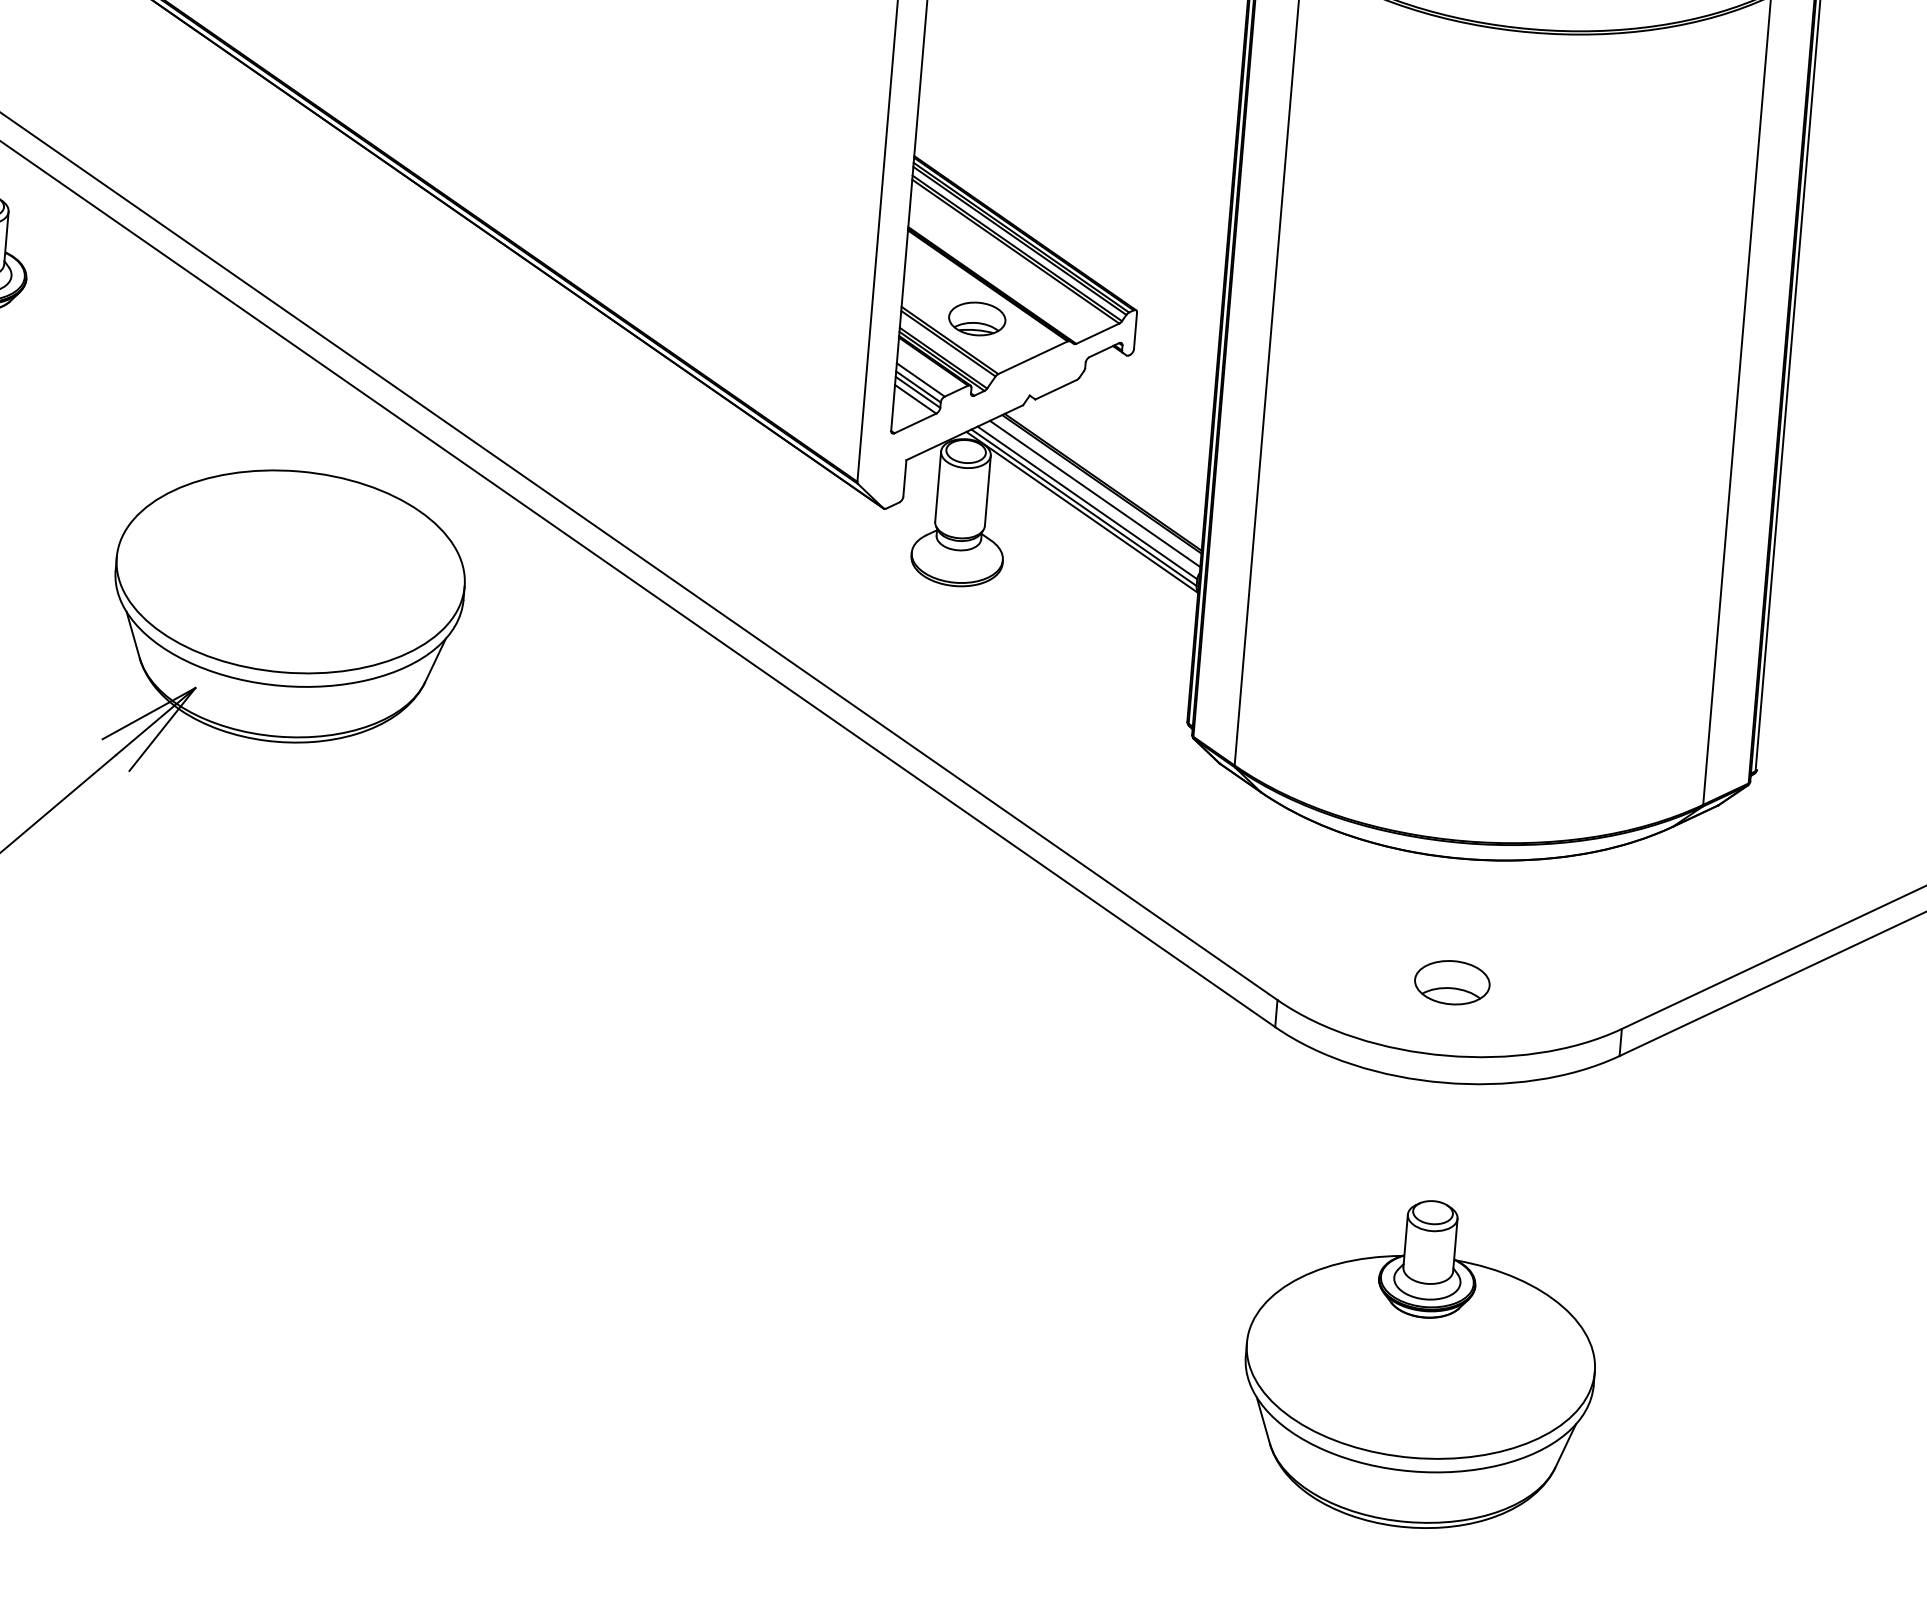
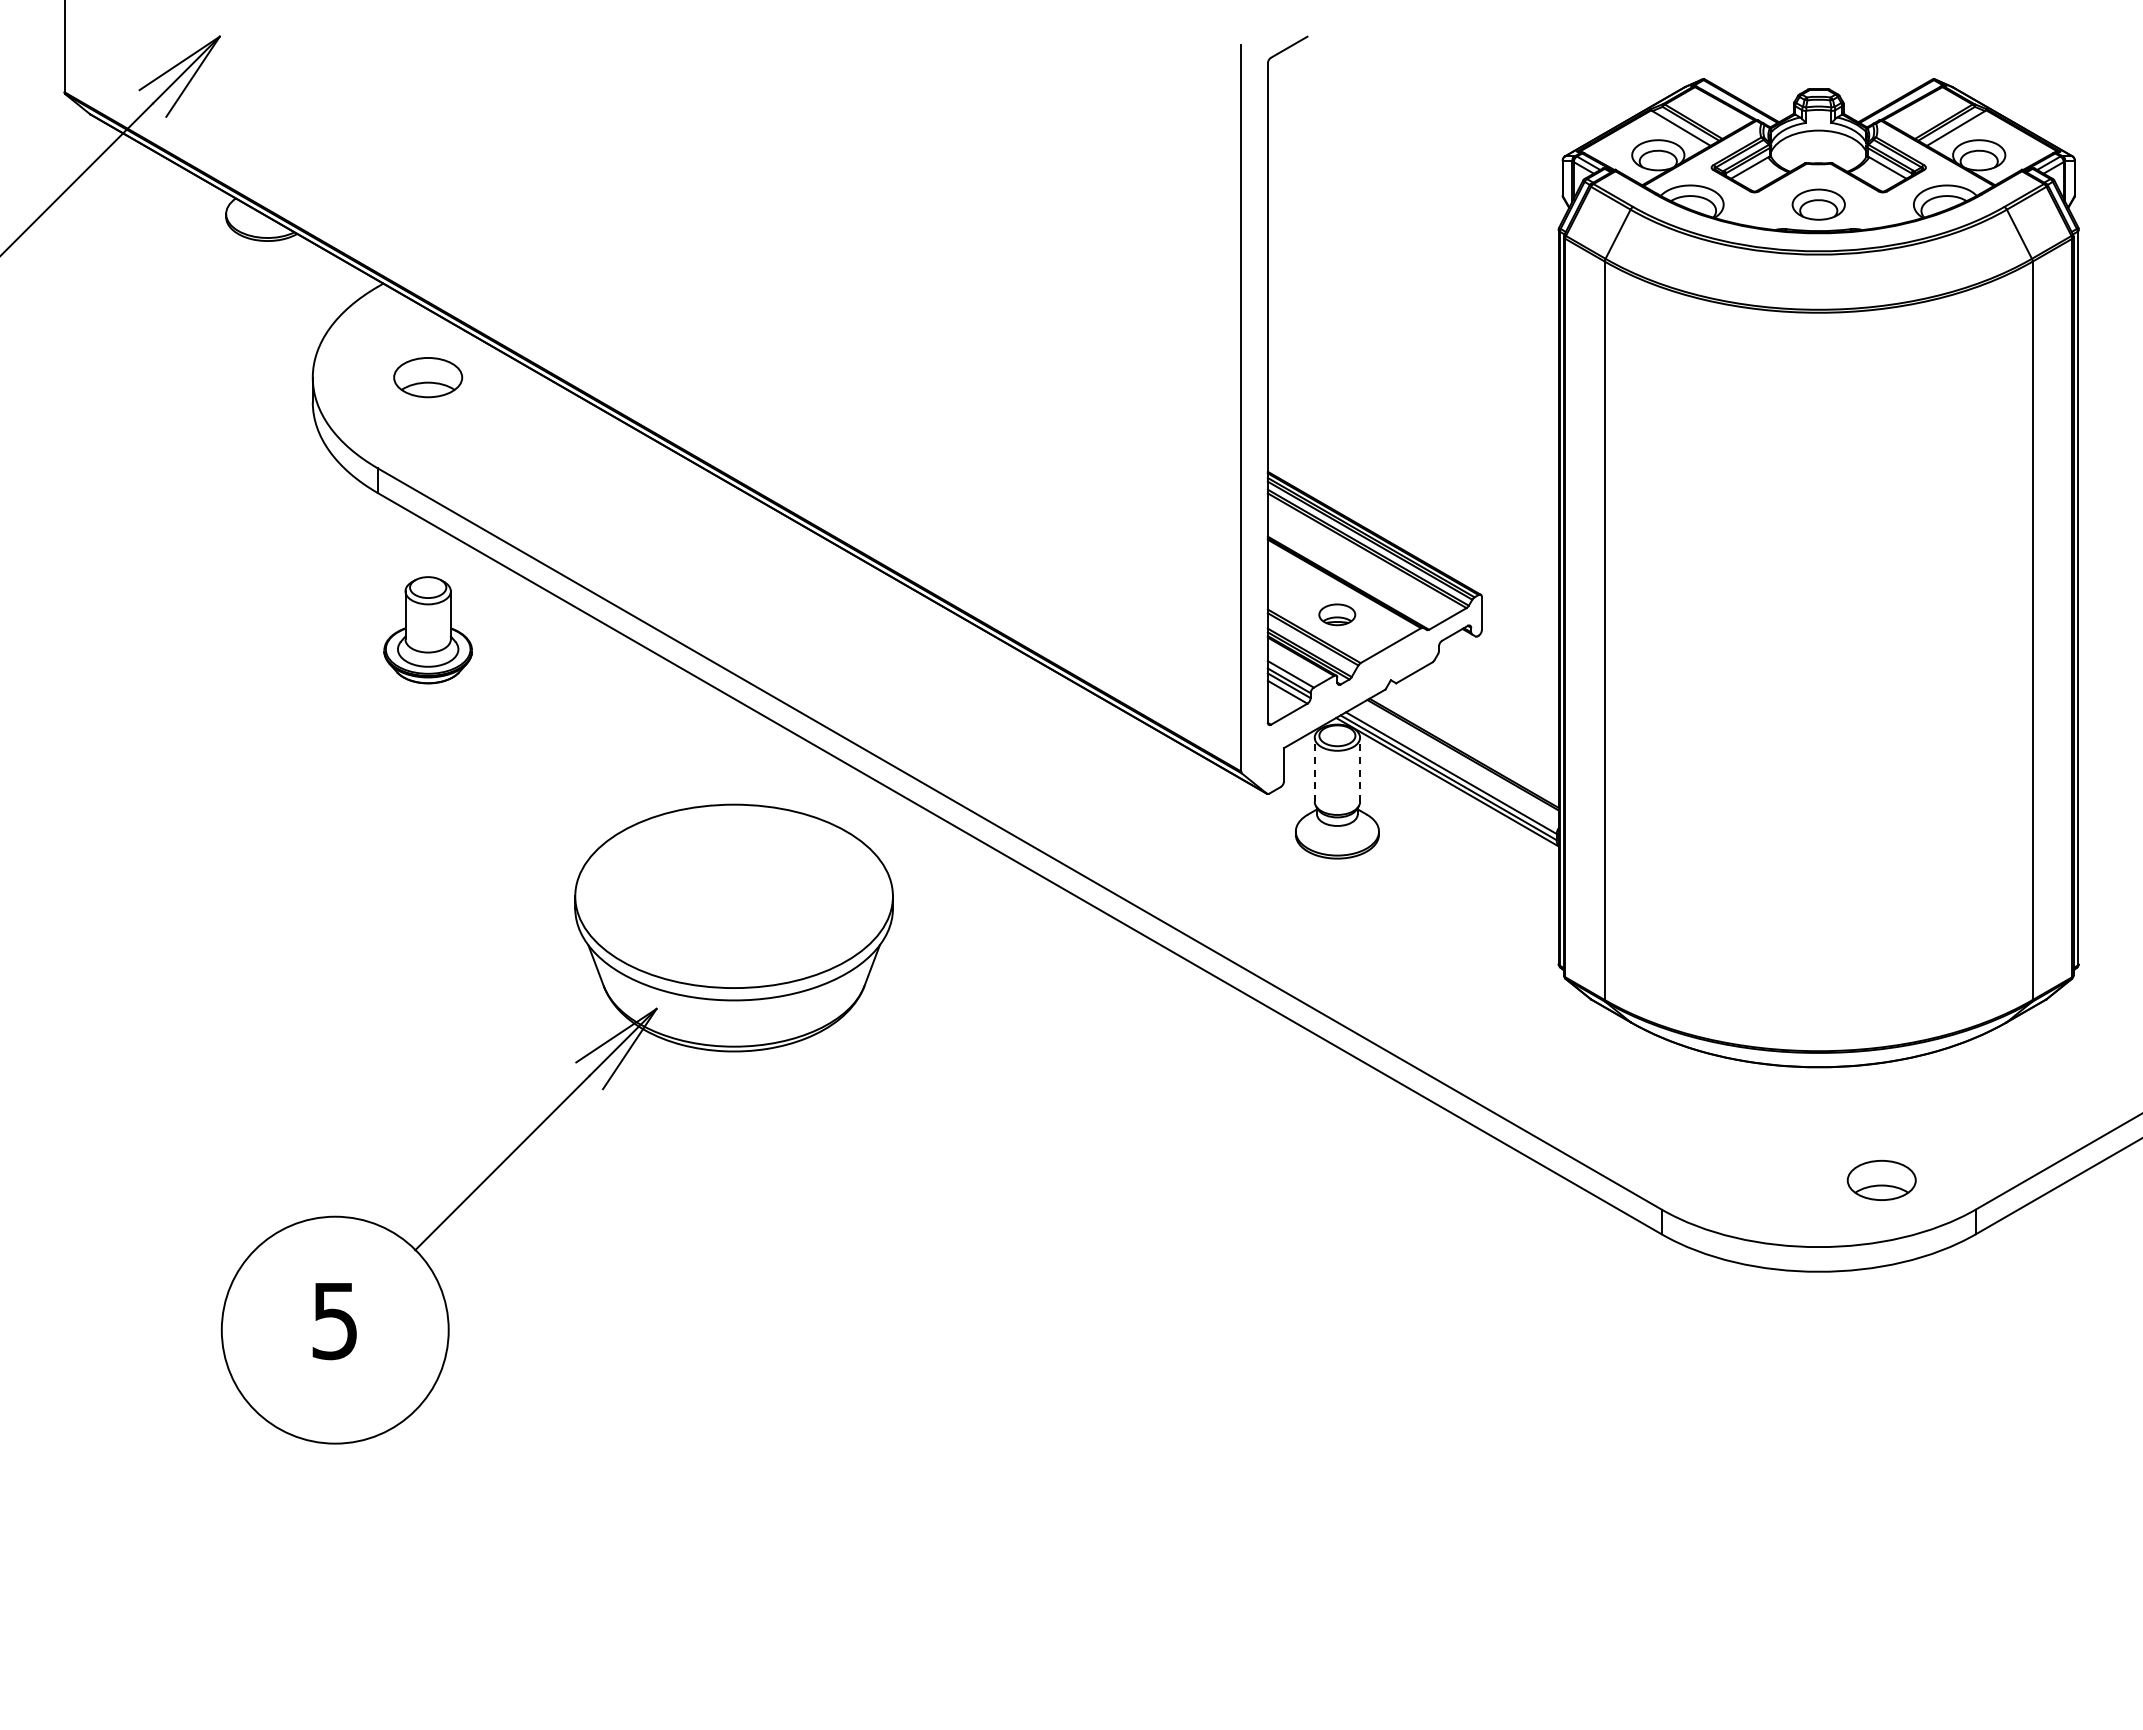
part: (976, 318) -> (1336, 614), size x0.7
line: (937, 486) -> (1314, 769), solid -> dashed
line: (988, 490) -> (1360, 769), solid -> dashed
line: (1094, 494) -> (1457, 764), removed
part: (1452, 981) -> (1881, 1179), moved
part: (1420, 1363) -> (1818, 1528), removed

